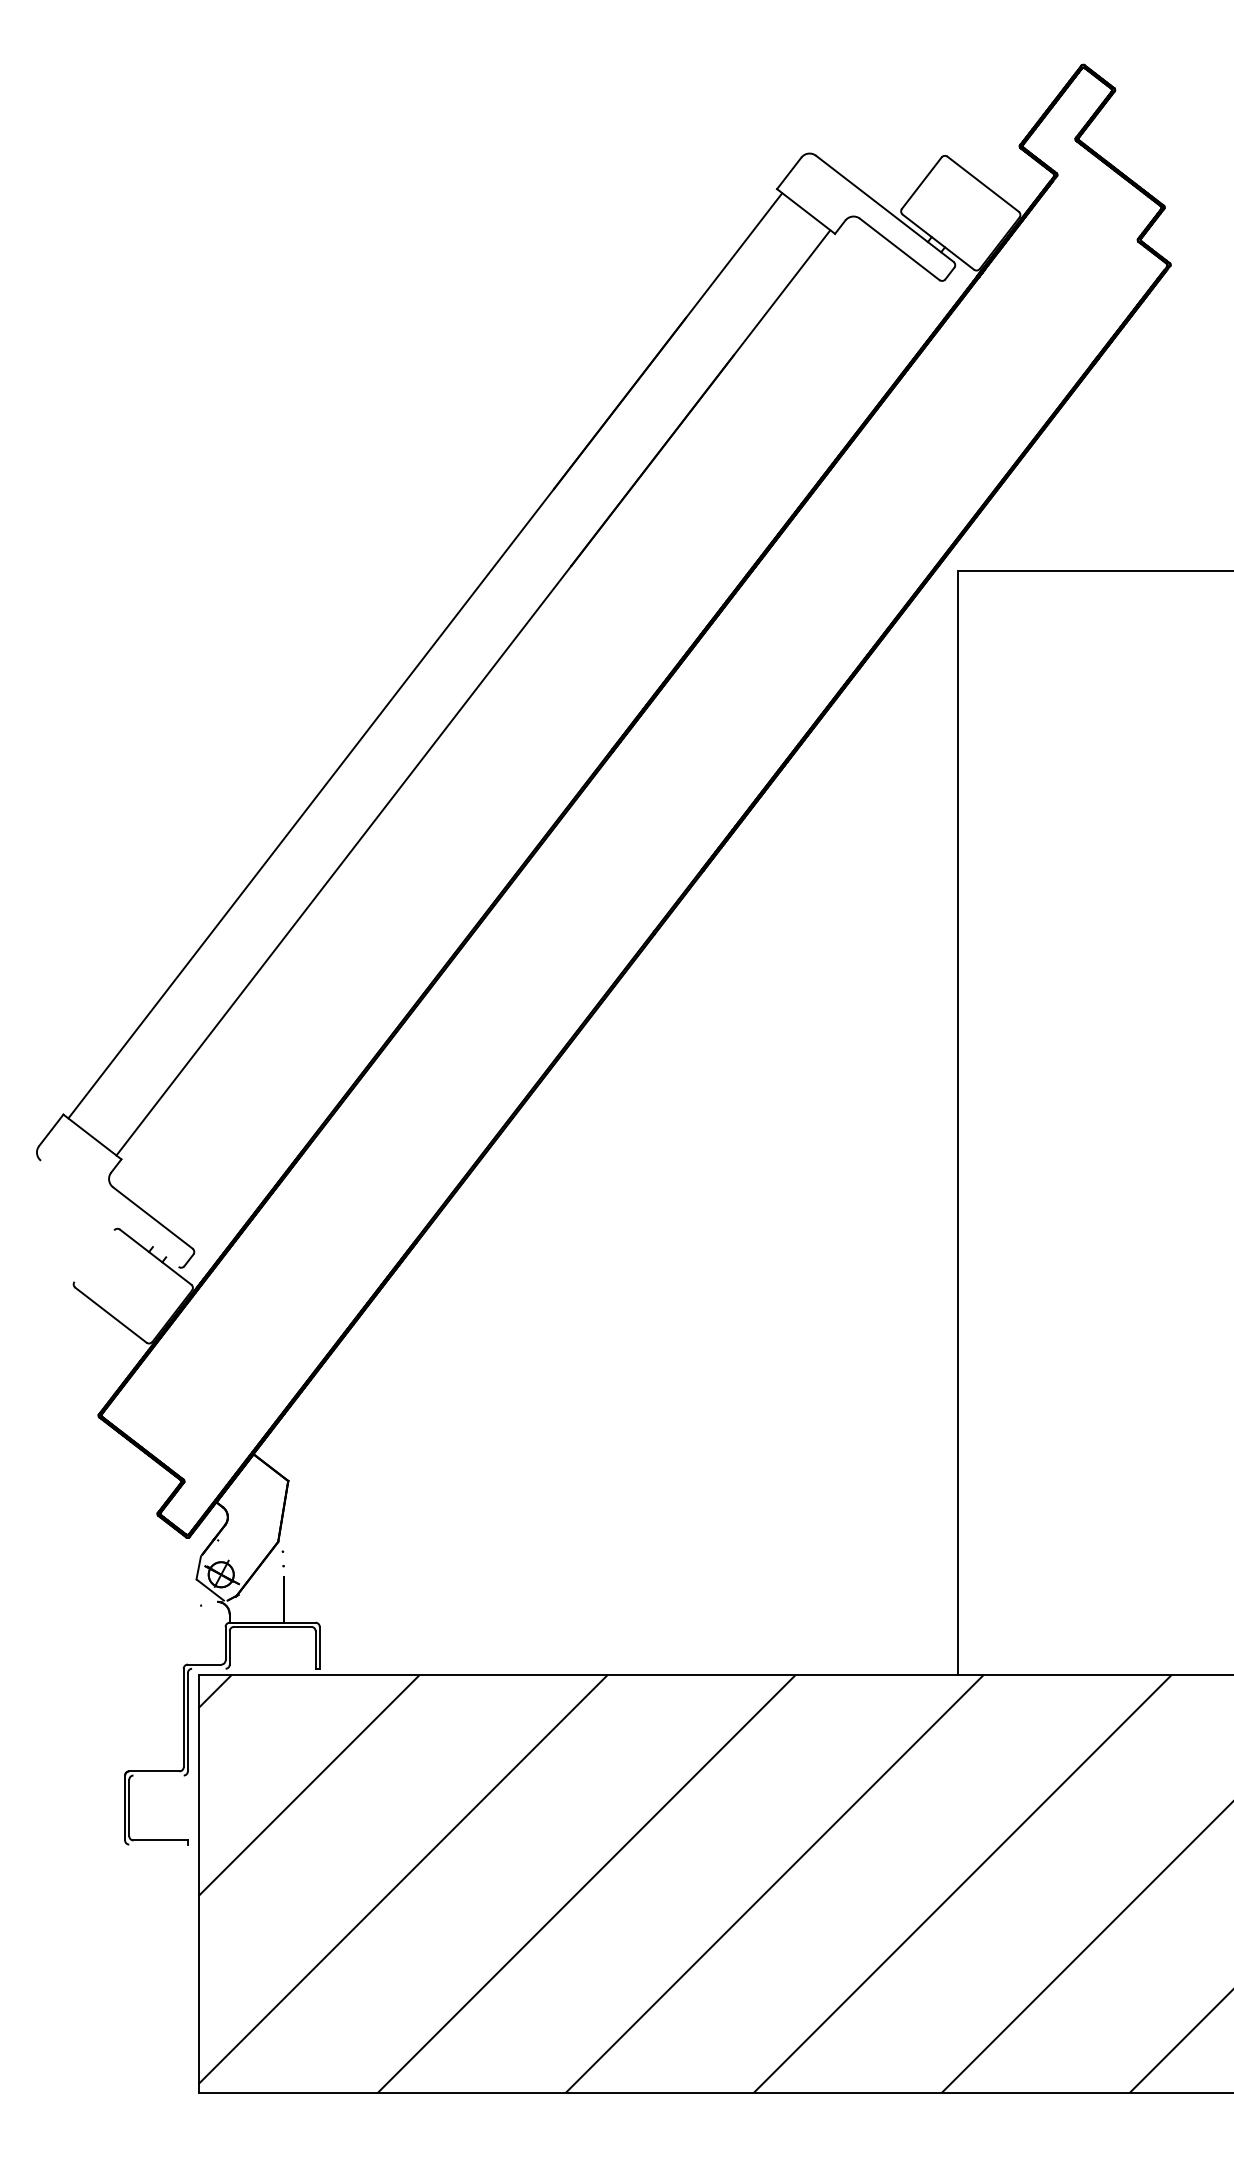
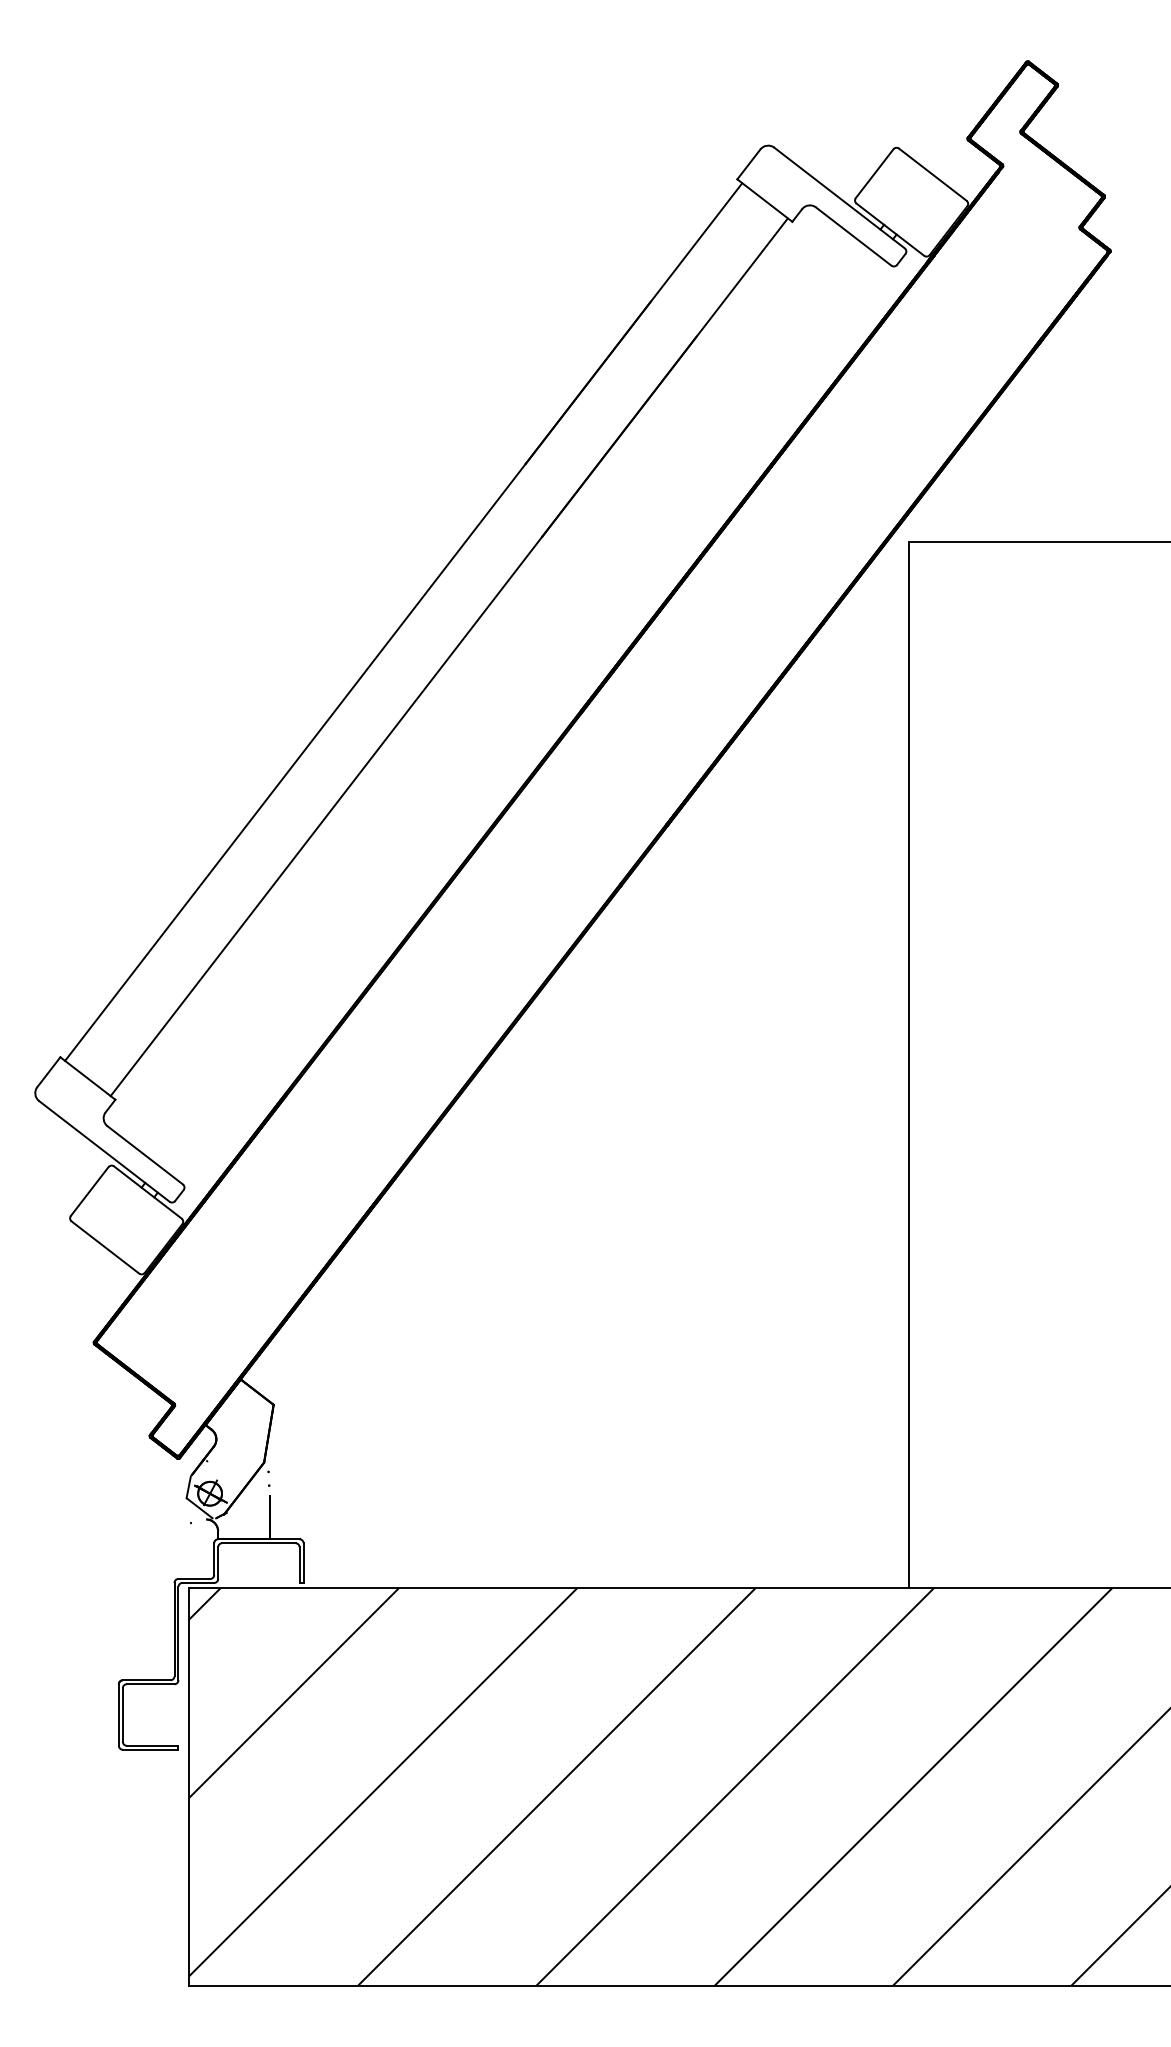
line: (109, 1213) -> (104, 1151), added
line: (94, 1255) -> (89, 1190), added
line: (208, 1668) -> (197, 1582), added
line: (158, 1775) -> (150, 1684), added
line: (158, 1844) -> (150, 1749), added

